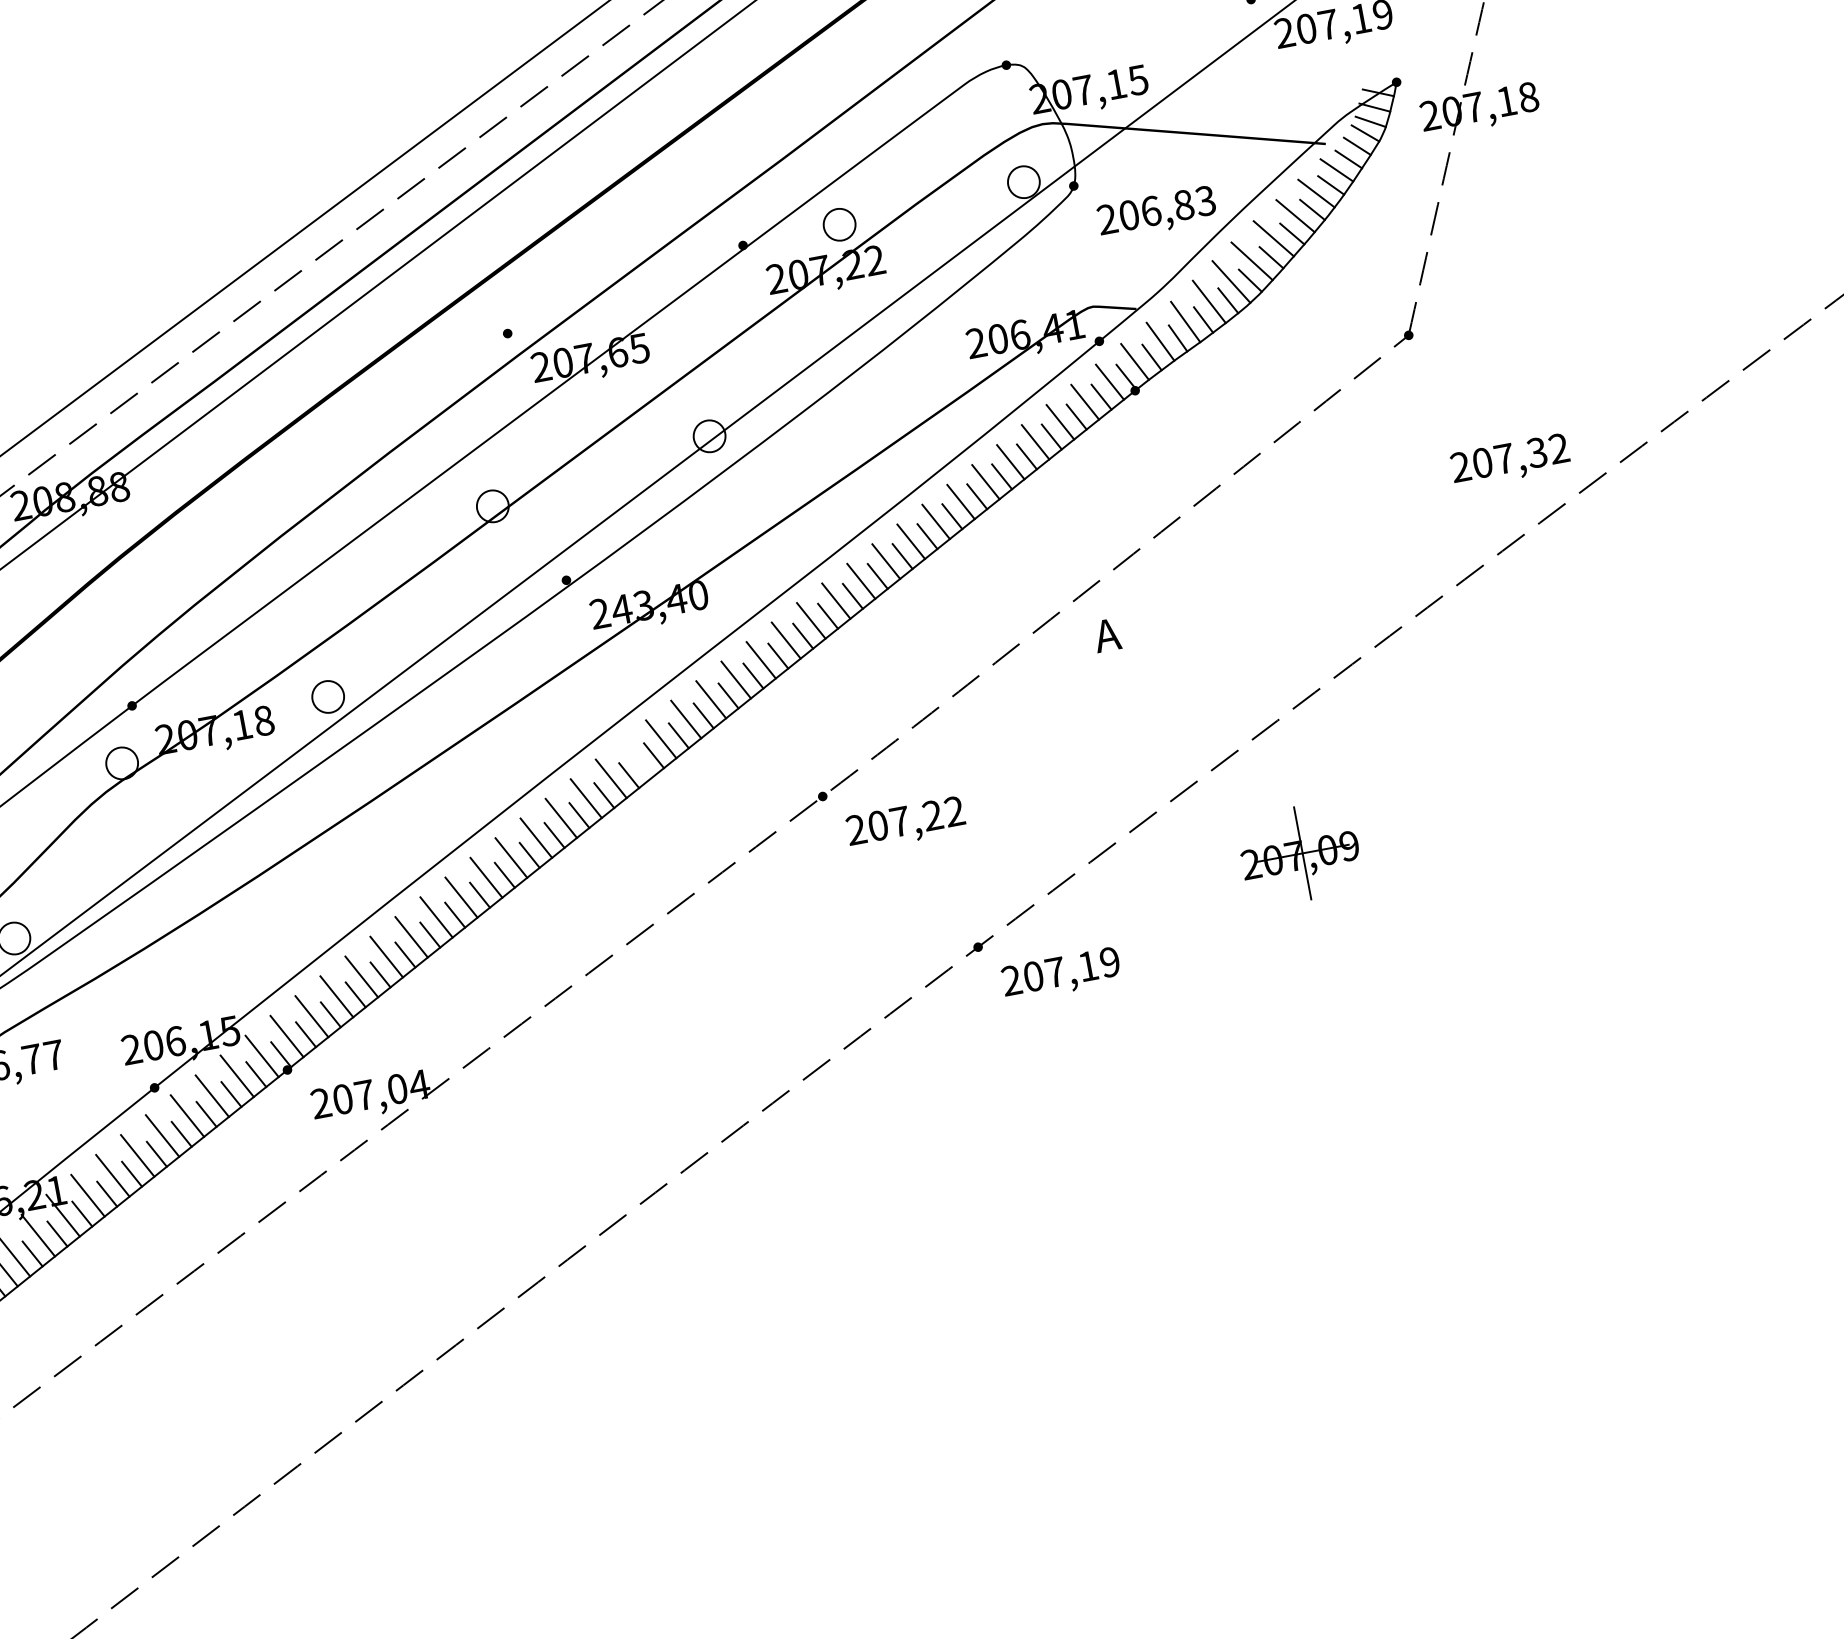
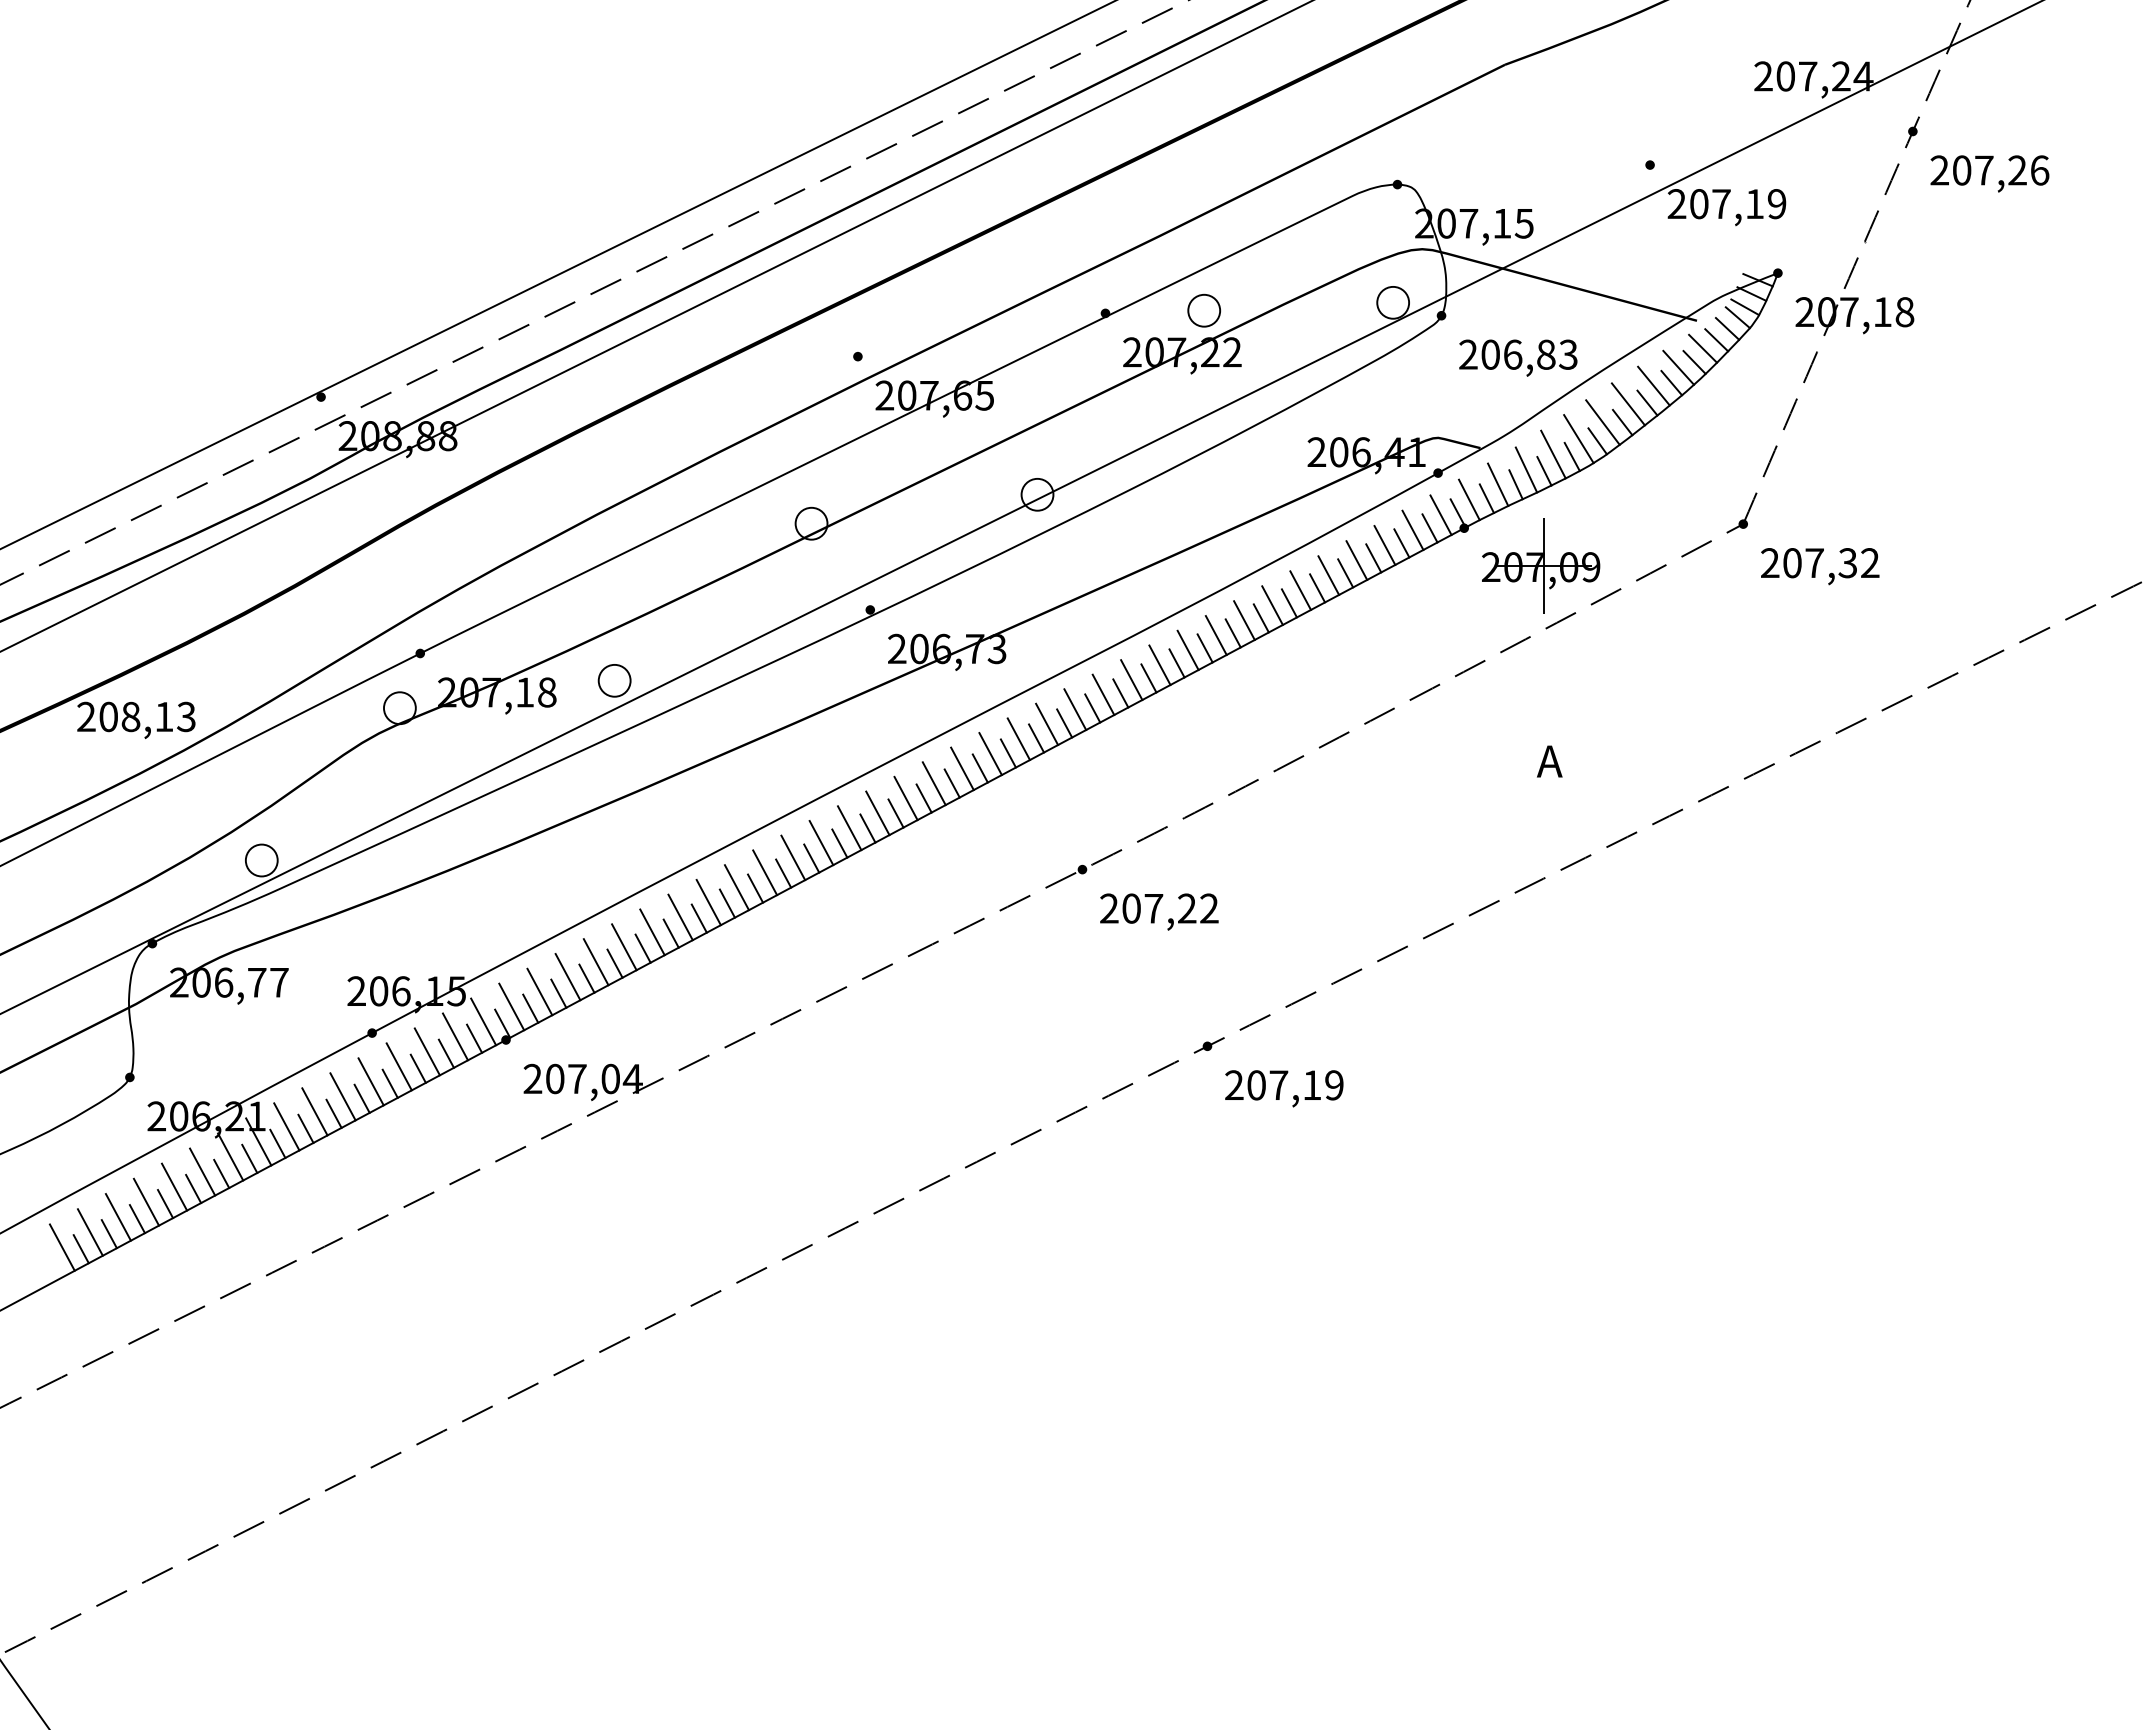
text: (1510, 461) -> (1820, 566), moved
text: (659, 602) -> (957, 648), 243,40 -> 206,73
text: (1106, 635) -> (1549, 761), moved
line: (635, 759) -> (905, 798), added
part: (1300, 853) -> (1541, 565), moved

